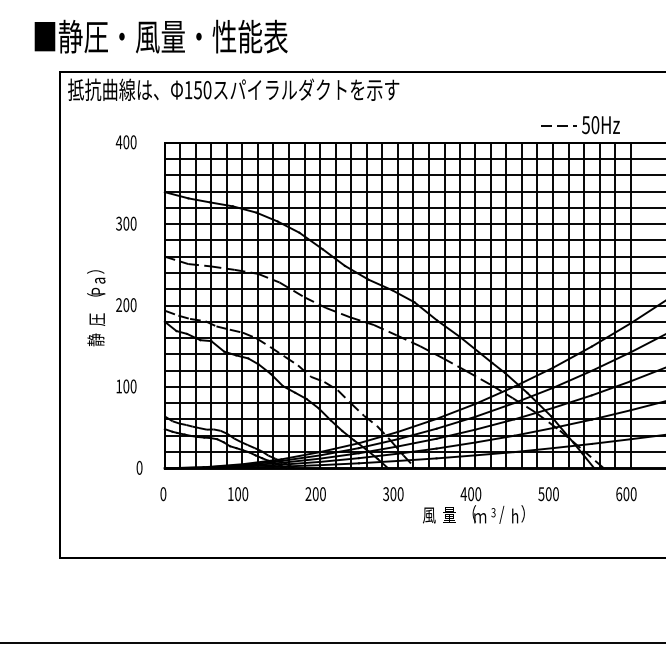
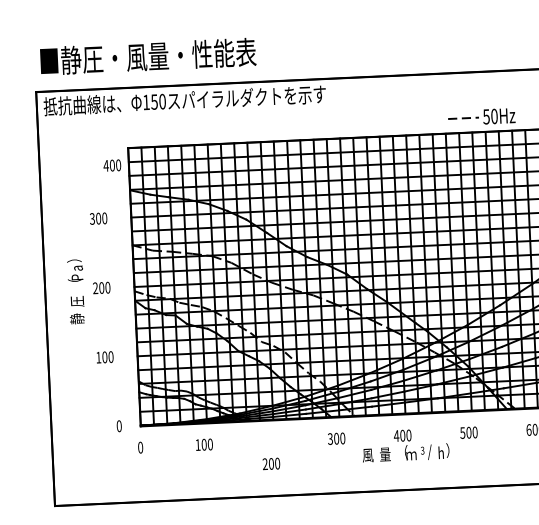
text: (160, 36) -> (147, 56), moved
text: (125, 142) -> (111, 165), moved
text: (315, 494) -> (271, 464), moved

